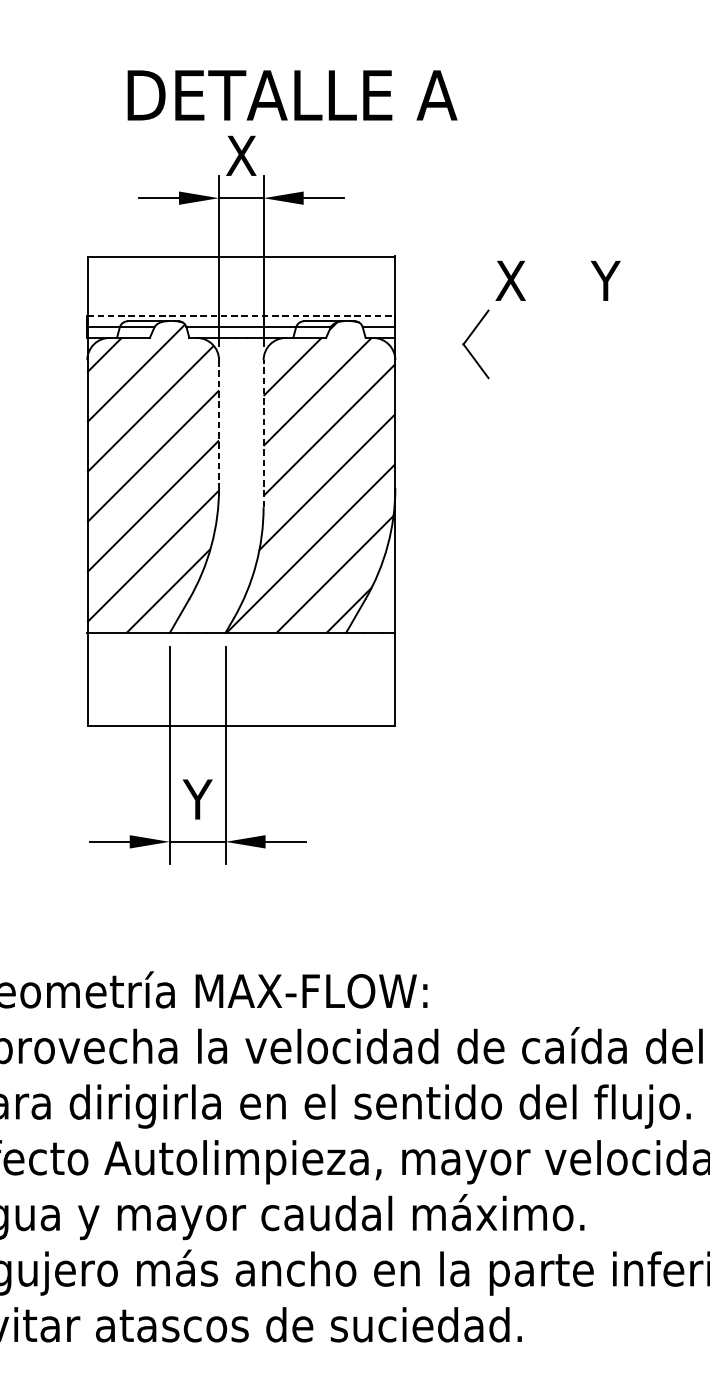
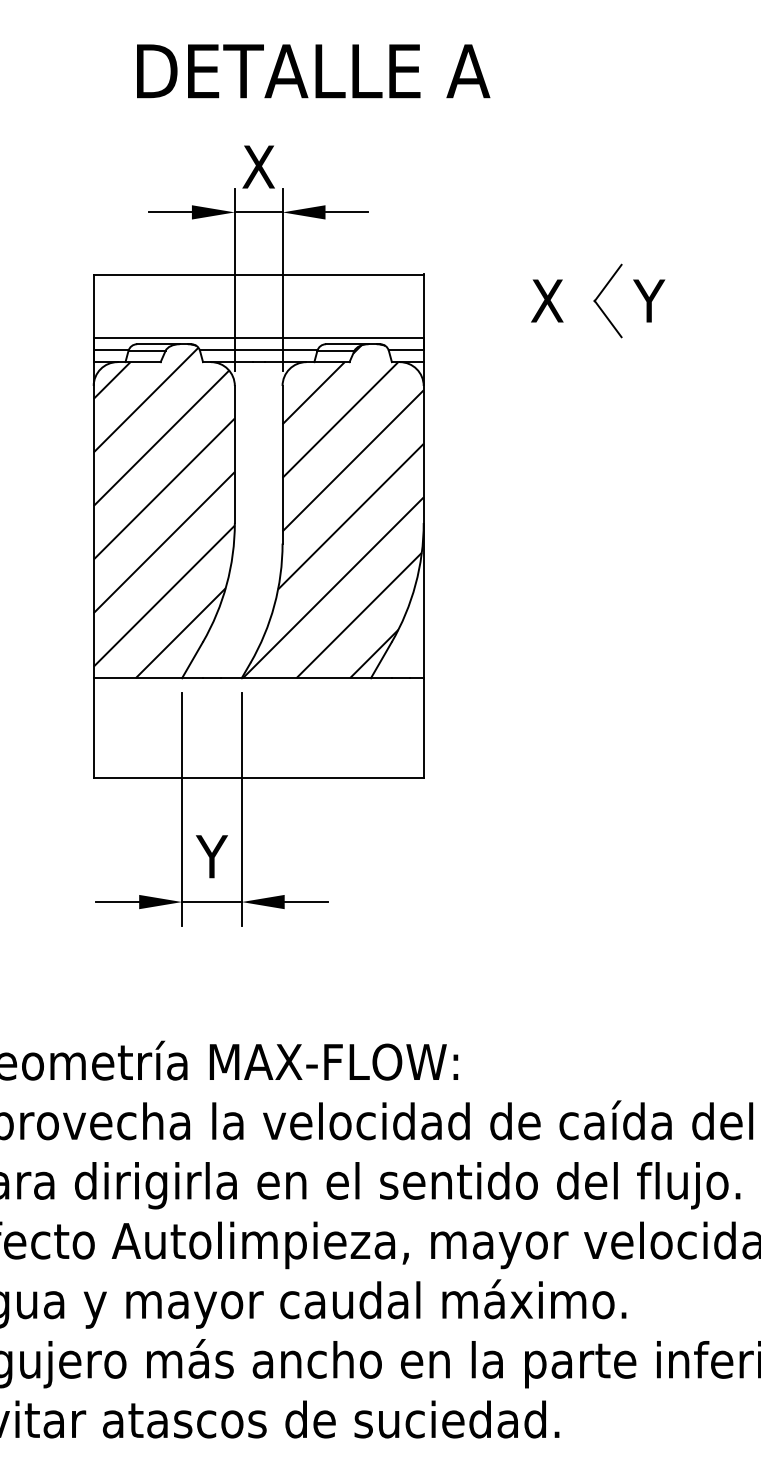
text: (292, 95) -> (313, 71), moved
line: (242, 315) -> (259, 338), dashed -> solid
part: (468, 339) -> (600, 295), moved
line: (218, 424) -> (234, 454), dashed -> solid
line: (263, 433) -> (282, 464), dashed -> solid

